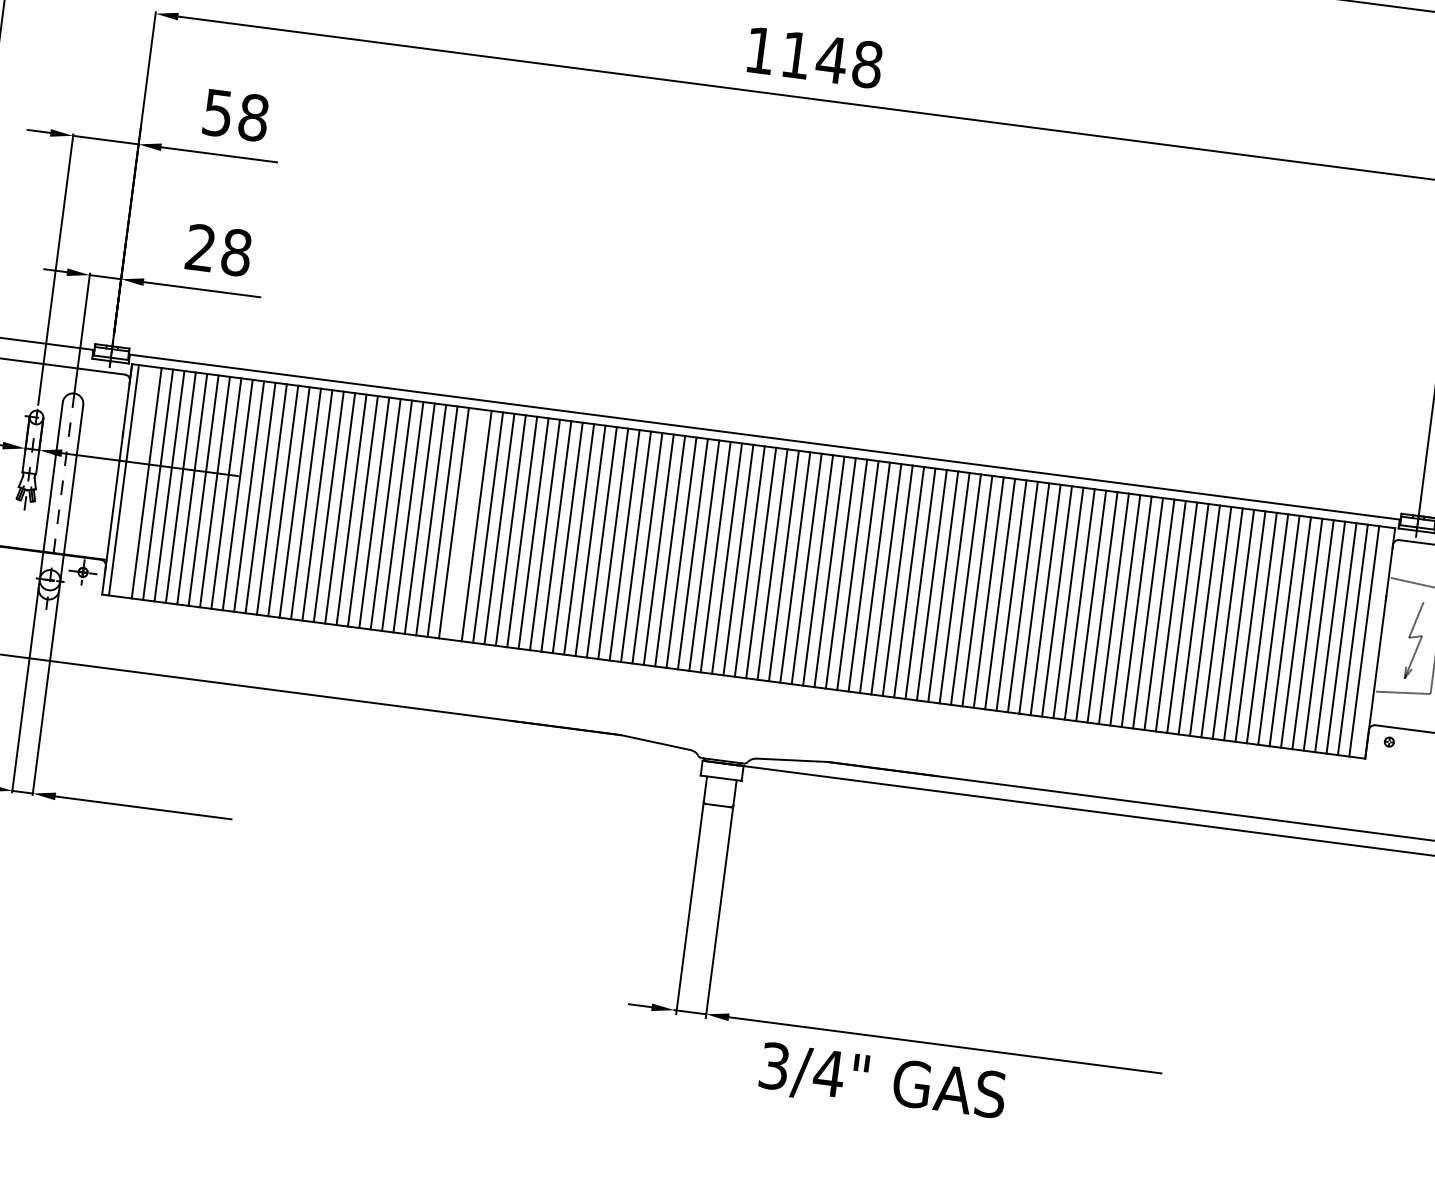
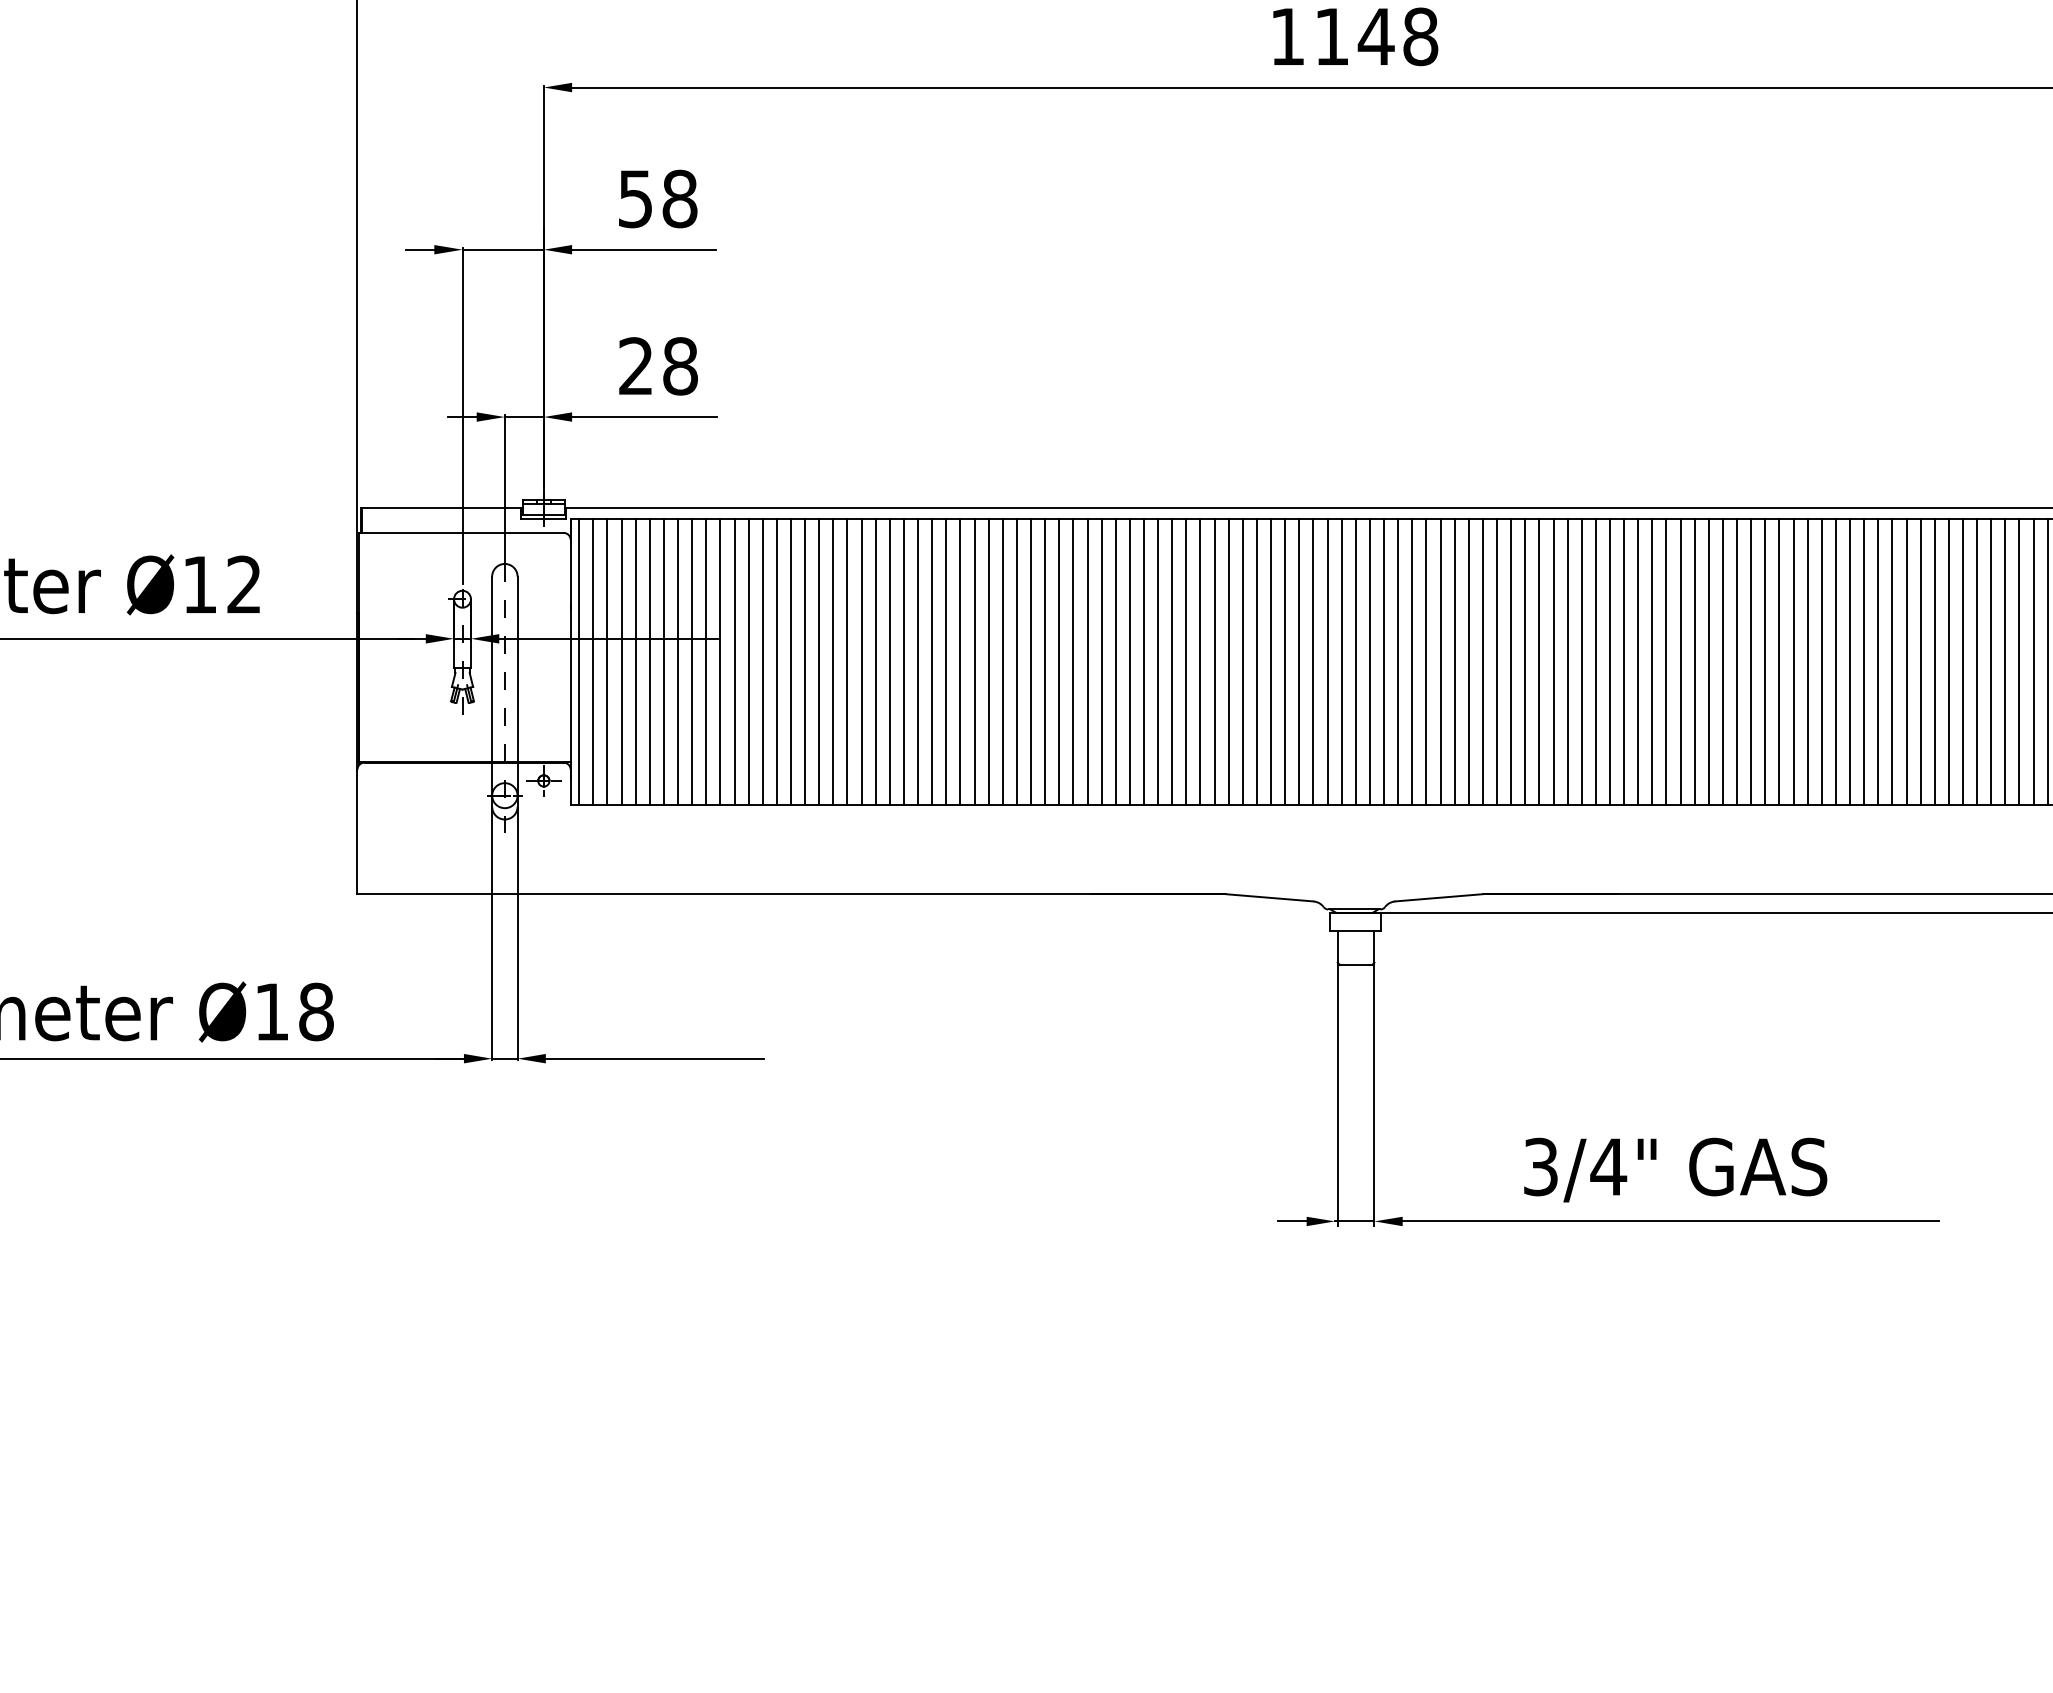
line: (135, 481) -> (593, 661), added
line: (465, 524) -> (1002, 661), added
text: (882, 1082) -> (1675, 1169), moved

